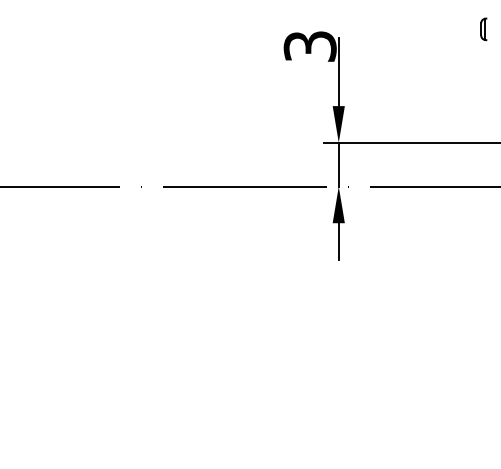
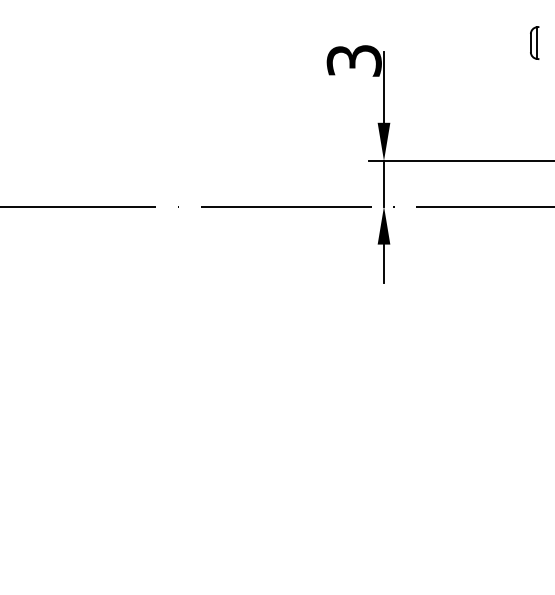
part: (483, 28) -> (534, 42), size x1.43

